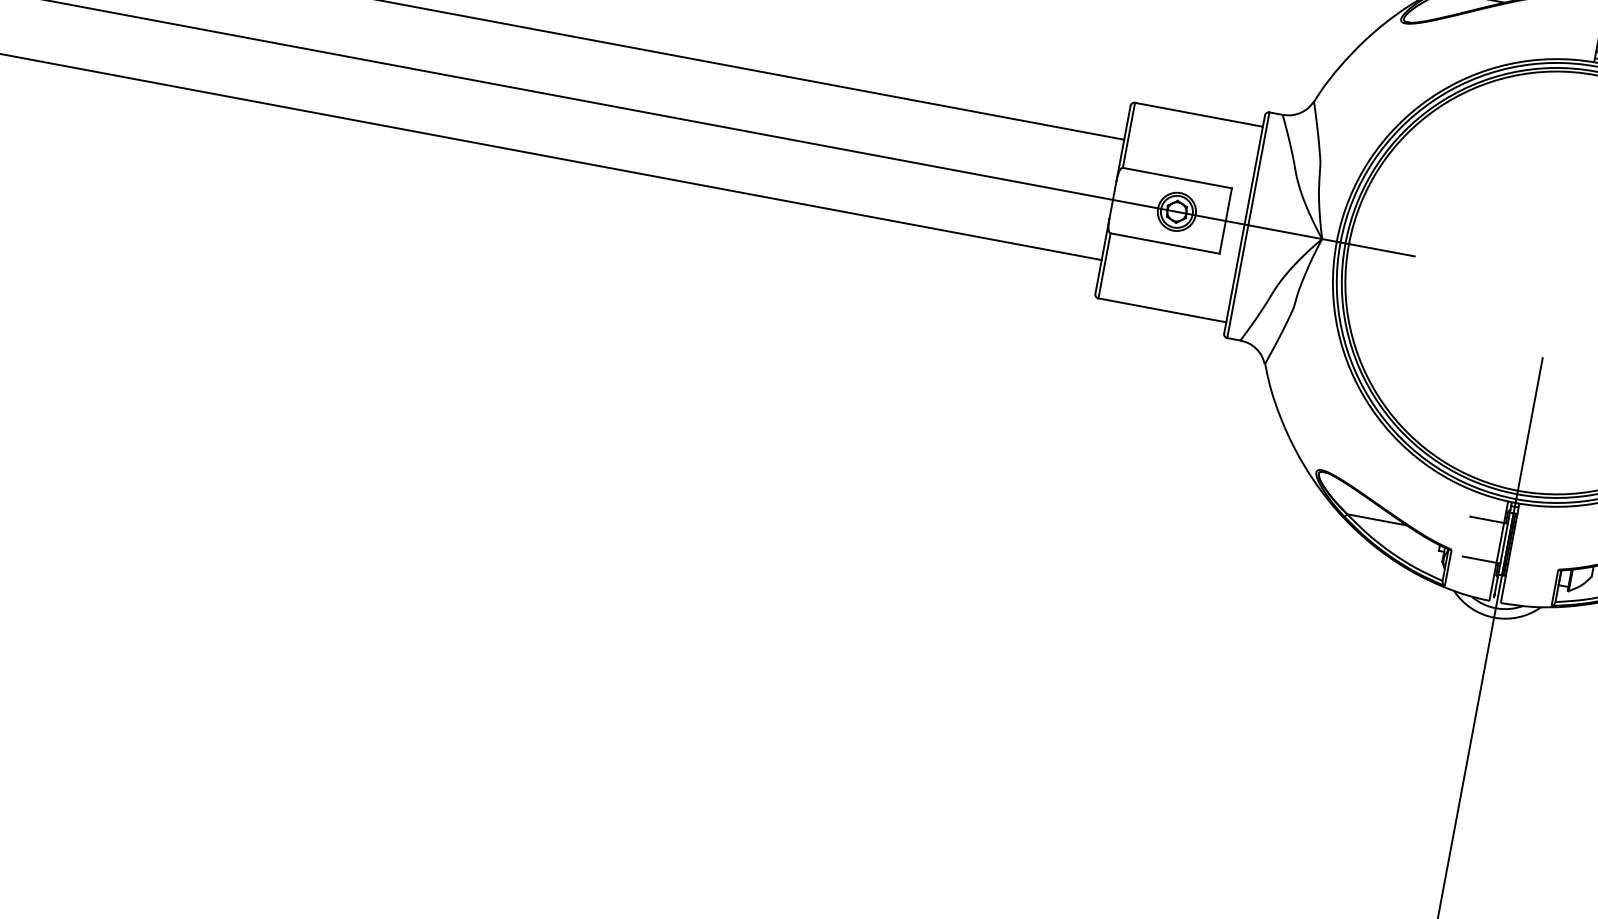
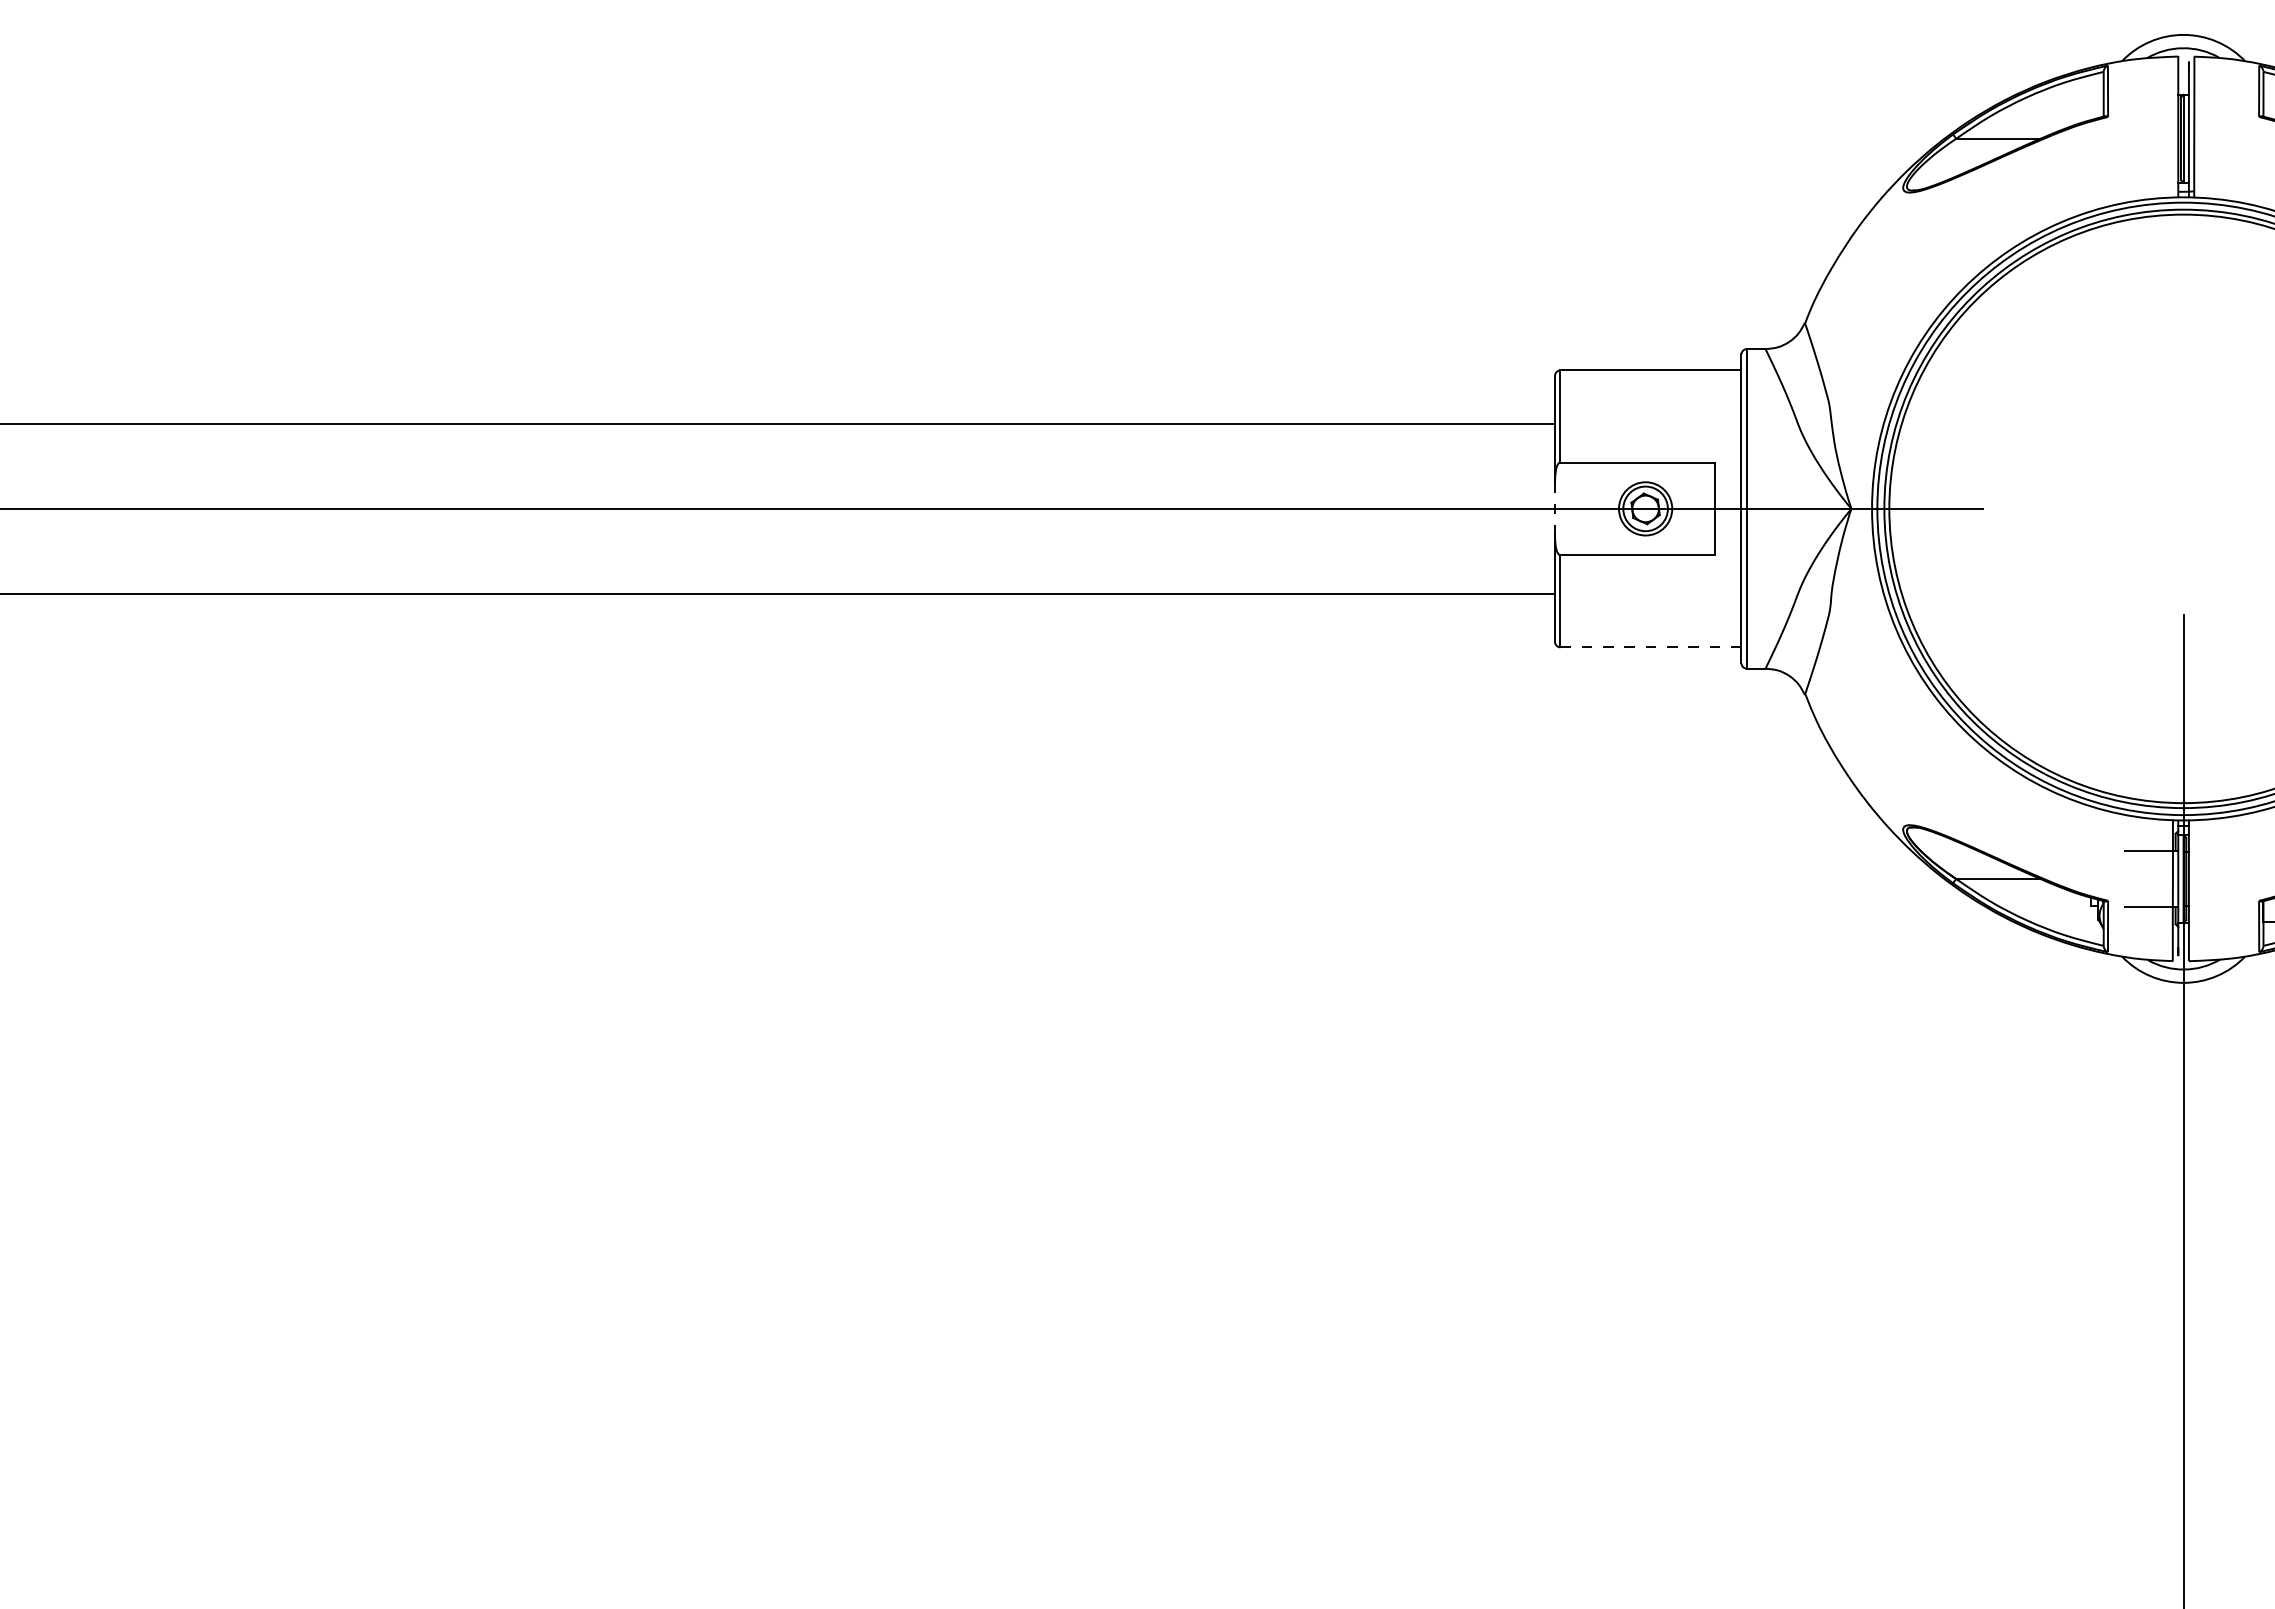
line: (1113, 200) -> (1555, 509), solid -> dashed
line: (1162, 310) -> (1650, 647), solid -> dashed

